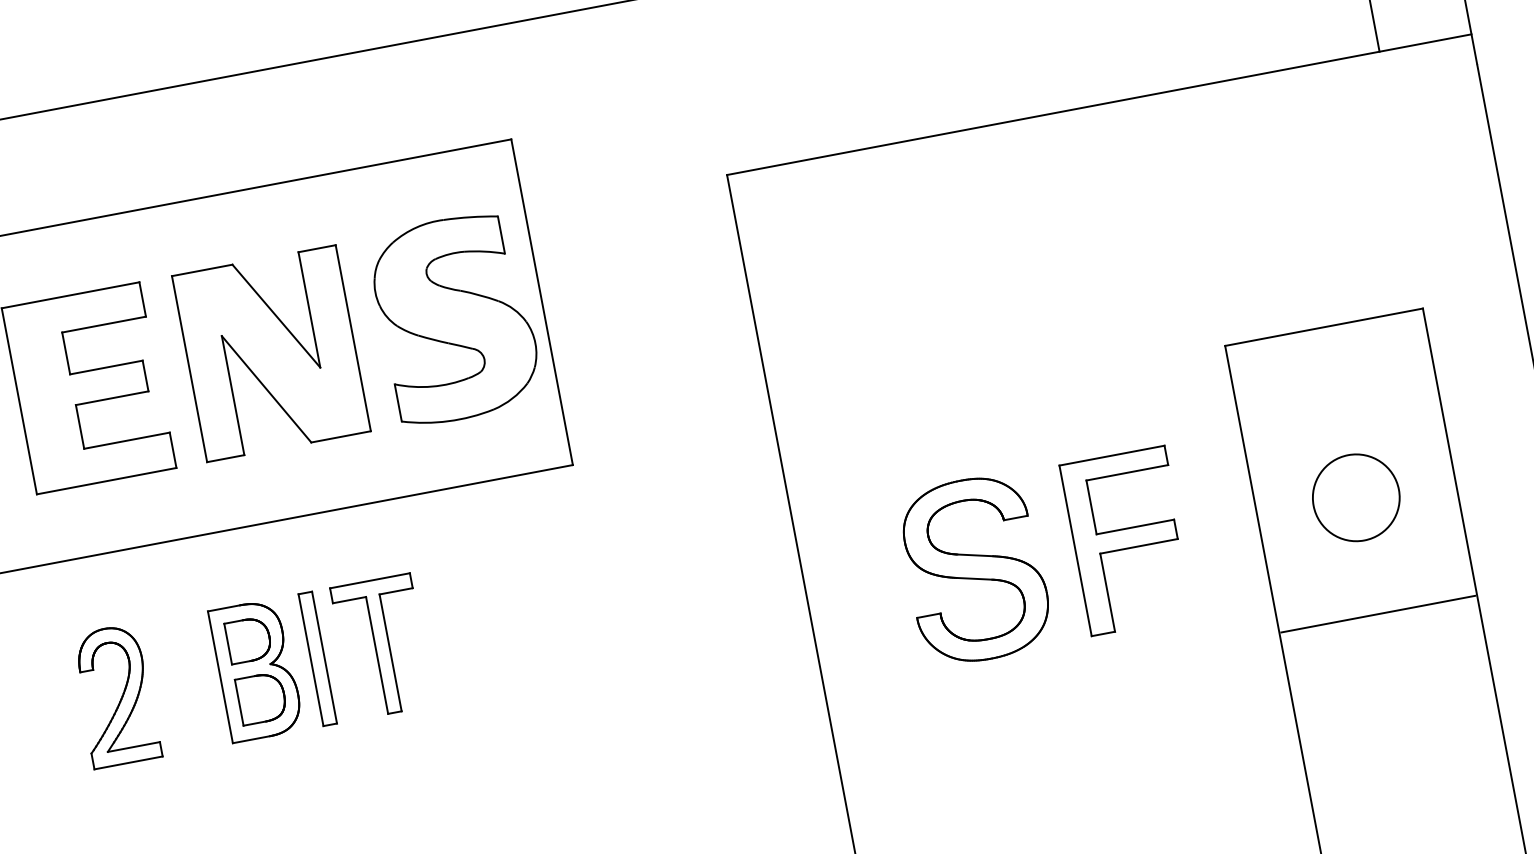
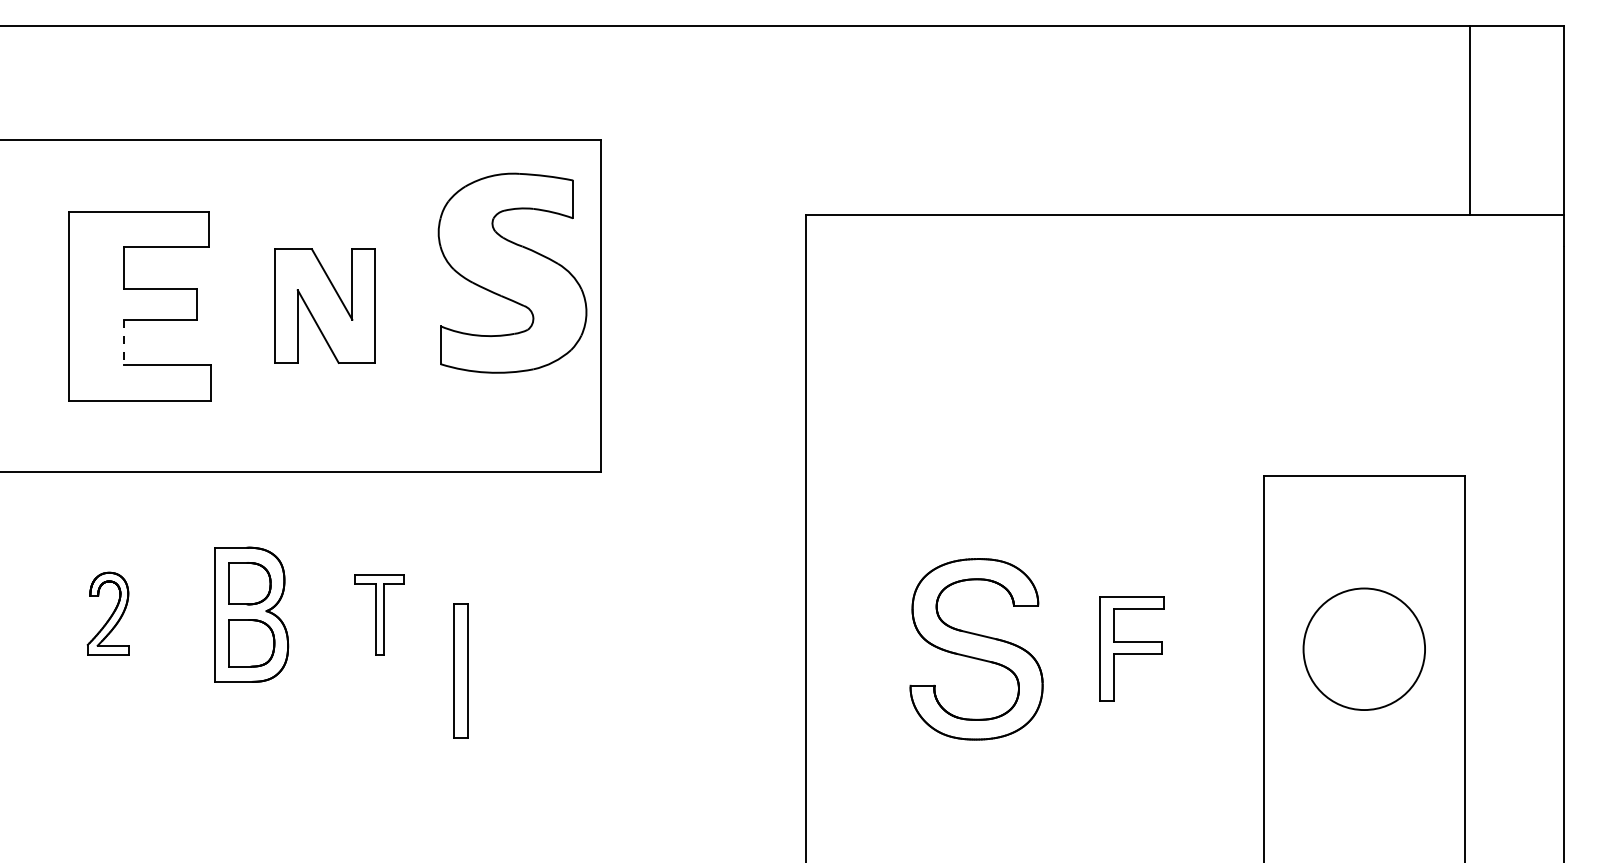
part: (455, 318) -> (512, 272), moved
part: (270, 353) -> (324, 305), size x0.6
line: (80, 427) -> (123, 343), solid -> dashed
circle: (1356, 497) -> (1364, 649), size x1.4
part: (1128, 541) -> (1132, 649), size x0.6
line: (1378, 613) -> (1364, 767), removed
part: (382, 646) -> (379, 614), size x0.6
part: (317, 658) -> (460, 670), moved
part: (115, 695) -> (108, 613), size x0.6

